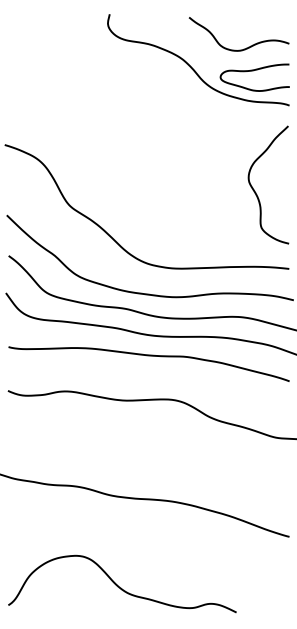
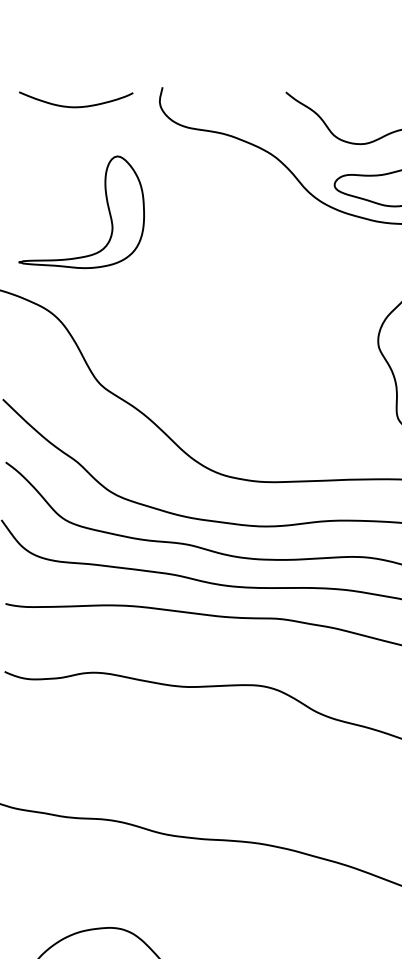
curve: (54, 26) -> (76, 106), added
part: (73, 90) -> (106, 205), added

